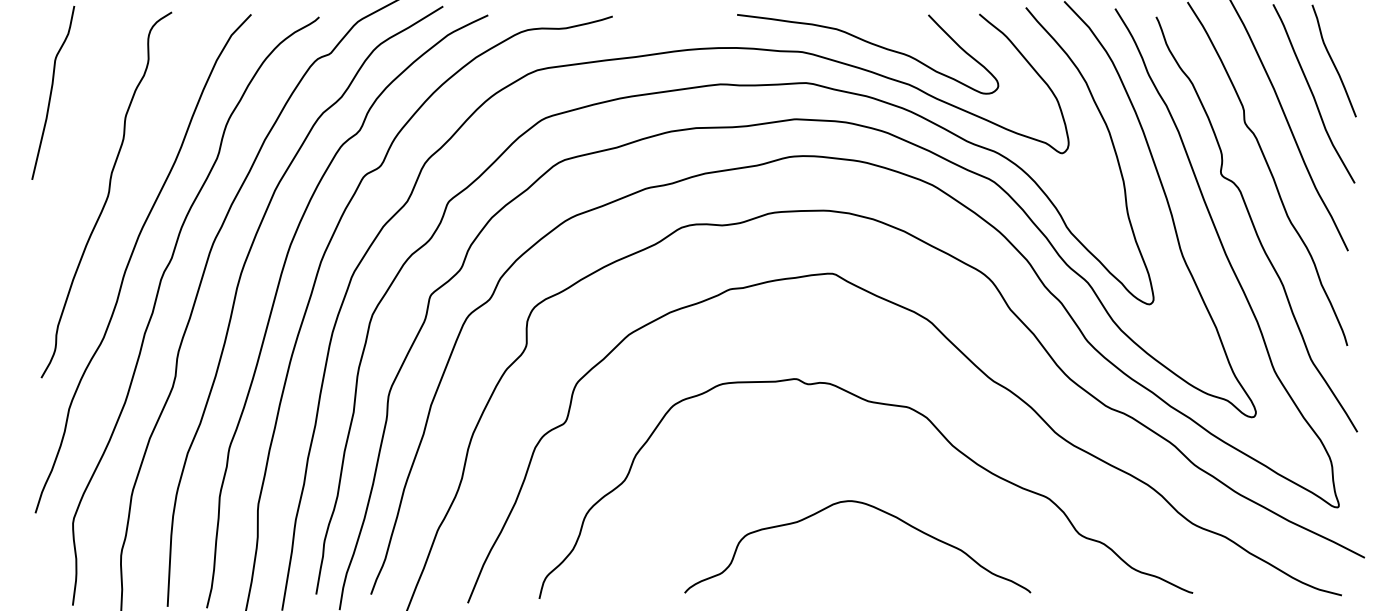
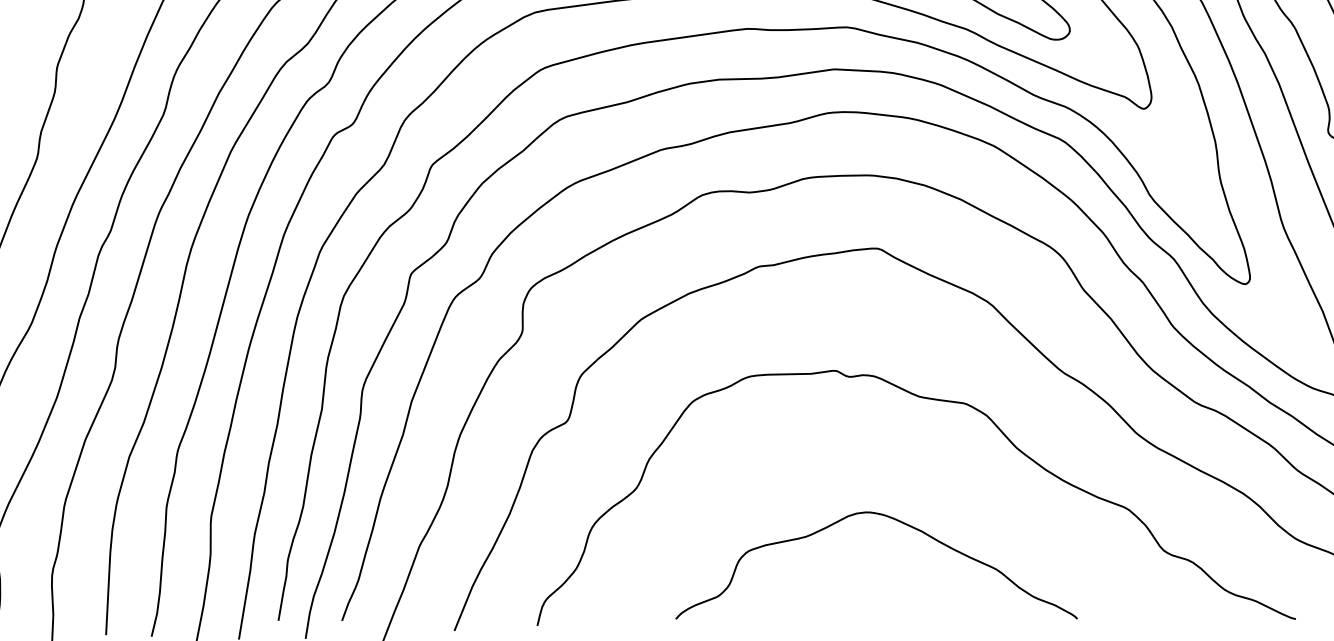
curve: (871, 507) -> (892, 519), moved

